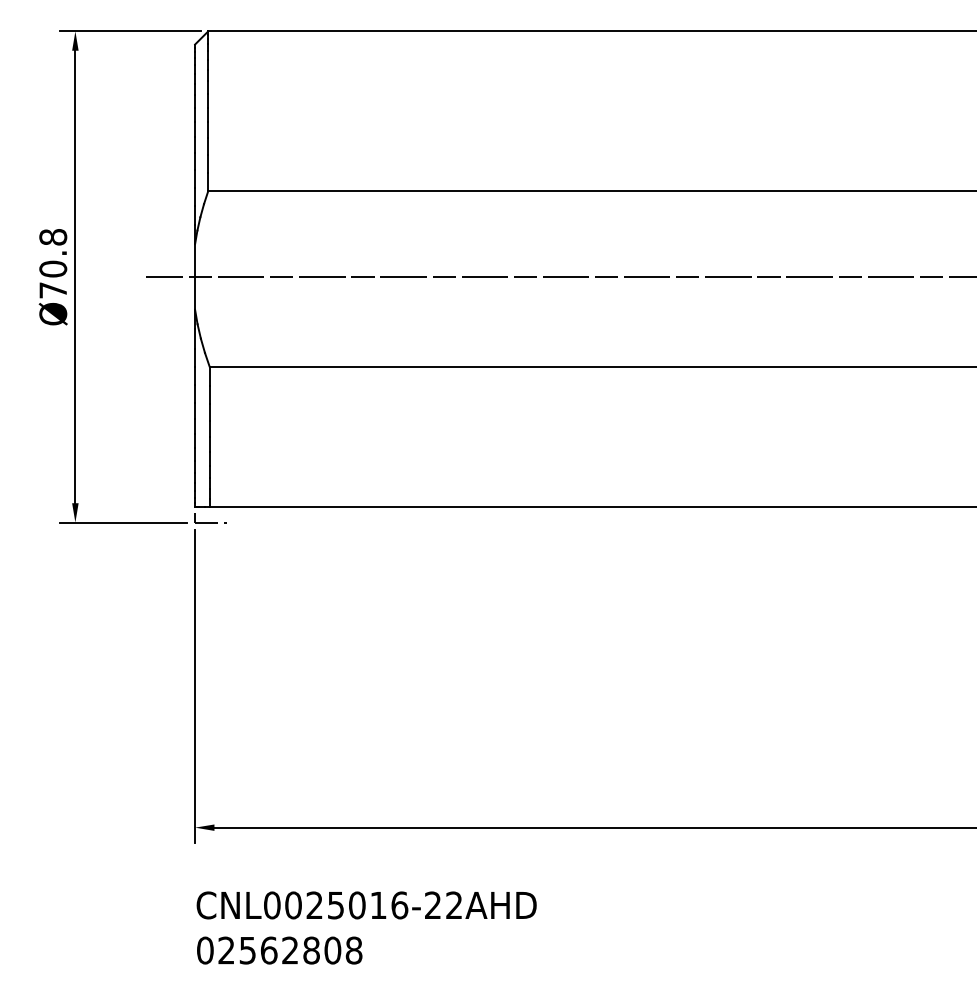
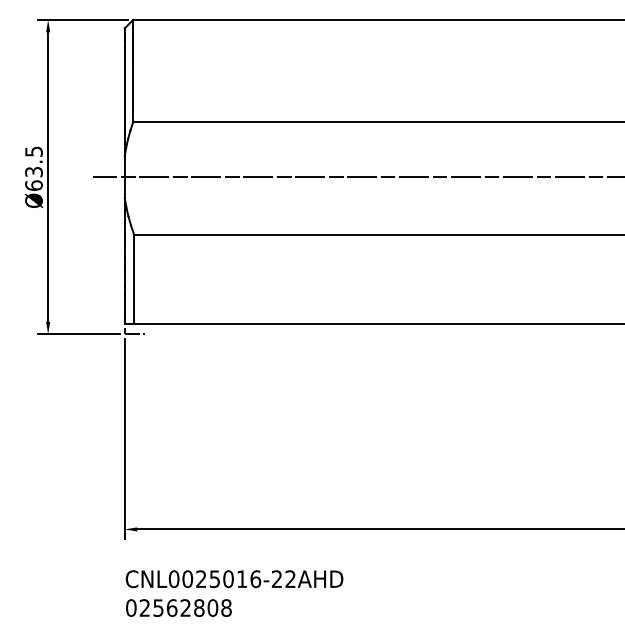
text: (52, 263) -> (33, 168), Ø70.8 -> Ø63.5

